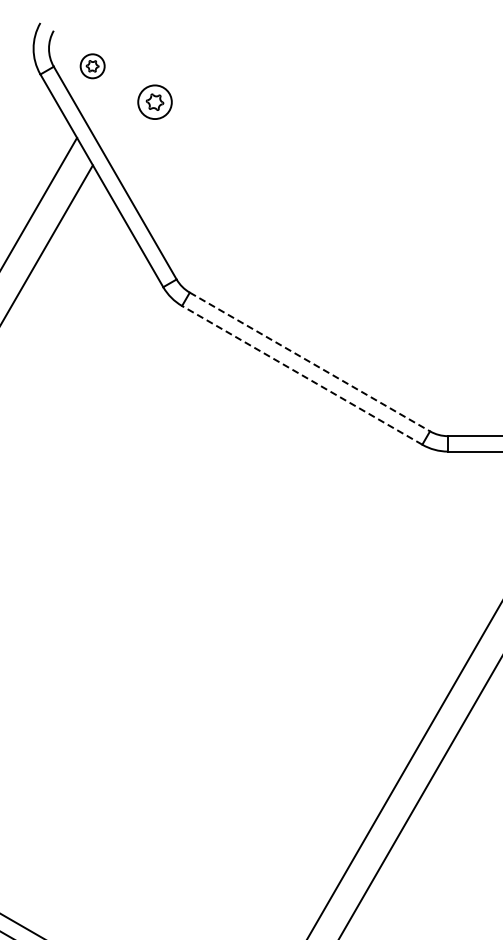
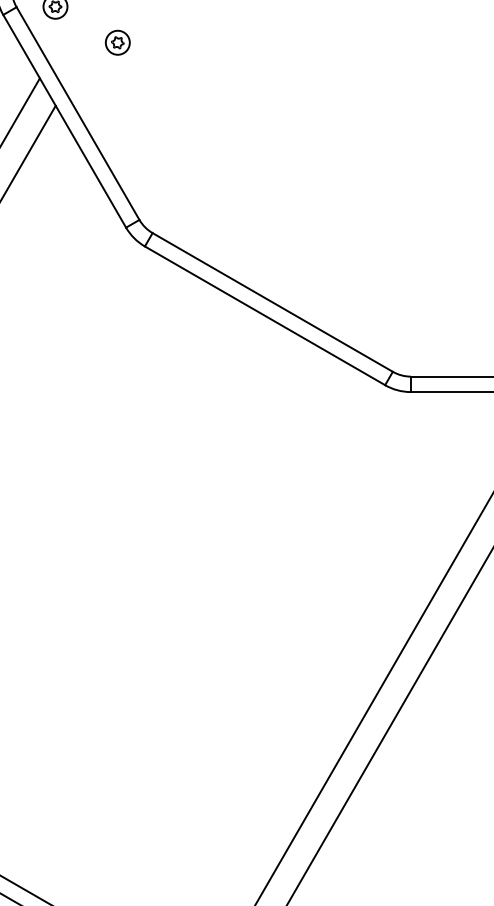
part: (154, 102) -> (117, 42), size x0.71
line: (309, 362) -> (272, 302), dashed -> solid
line: (302, 375) -> (265, 315), dashed -> solid

